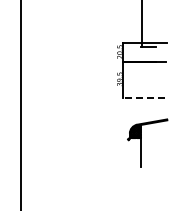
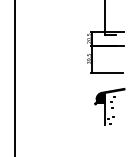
line: (143, 97) -> (106, 72), dashed -> solid

